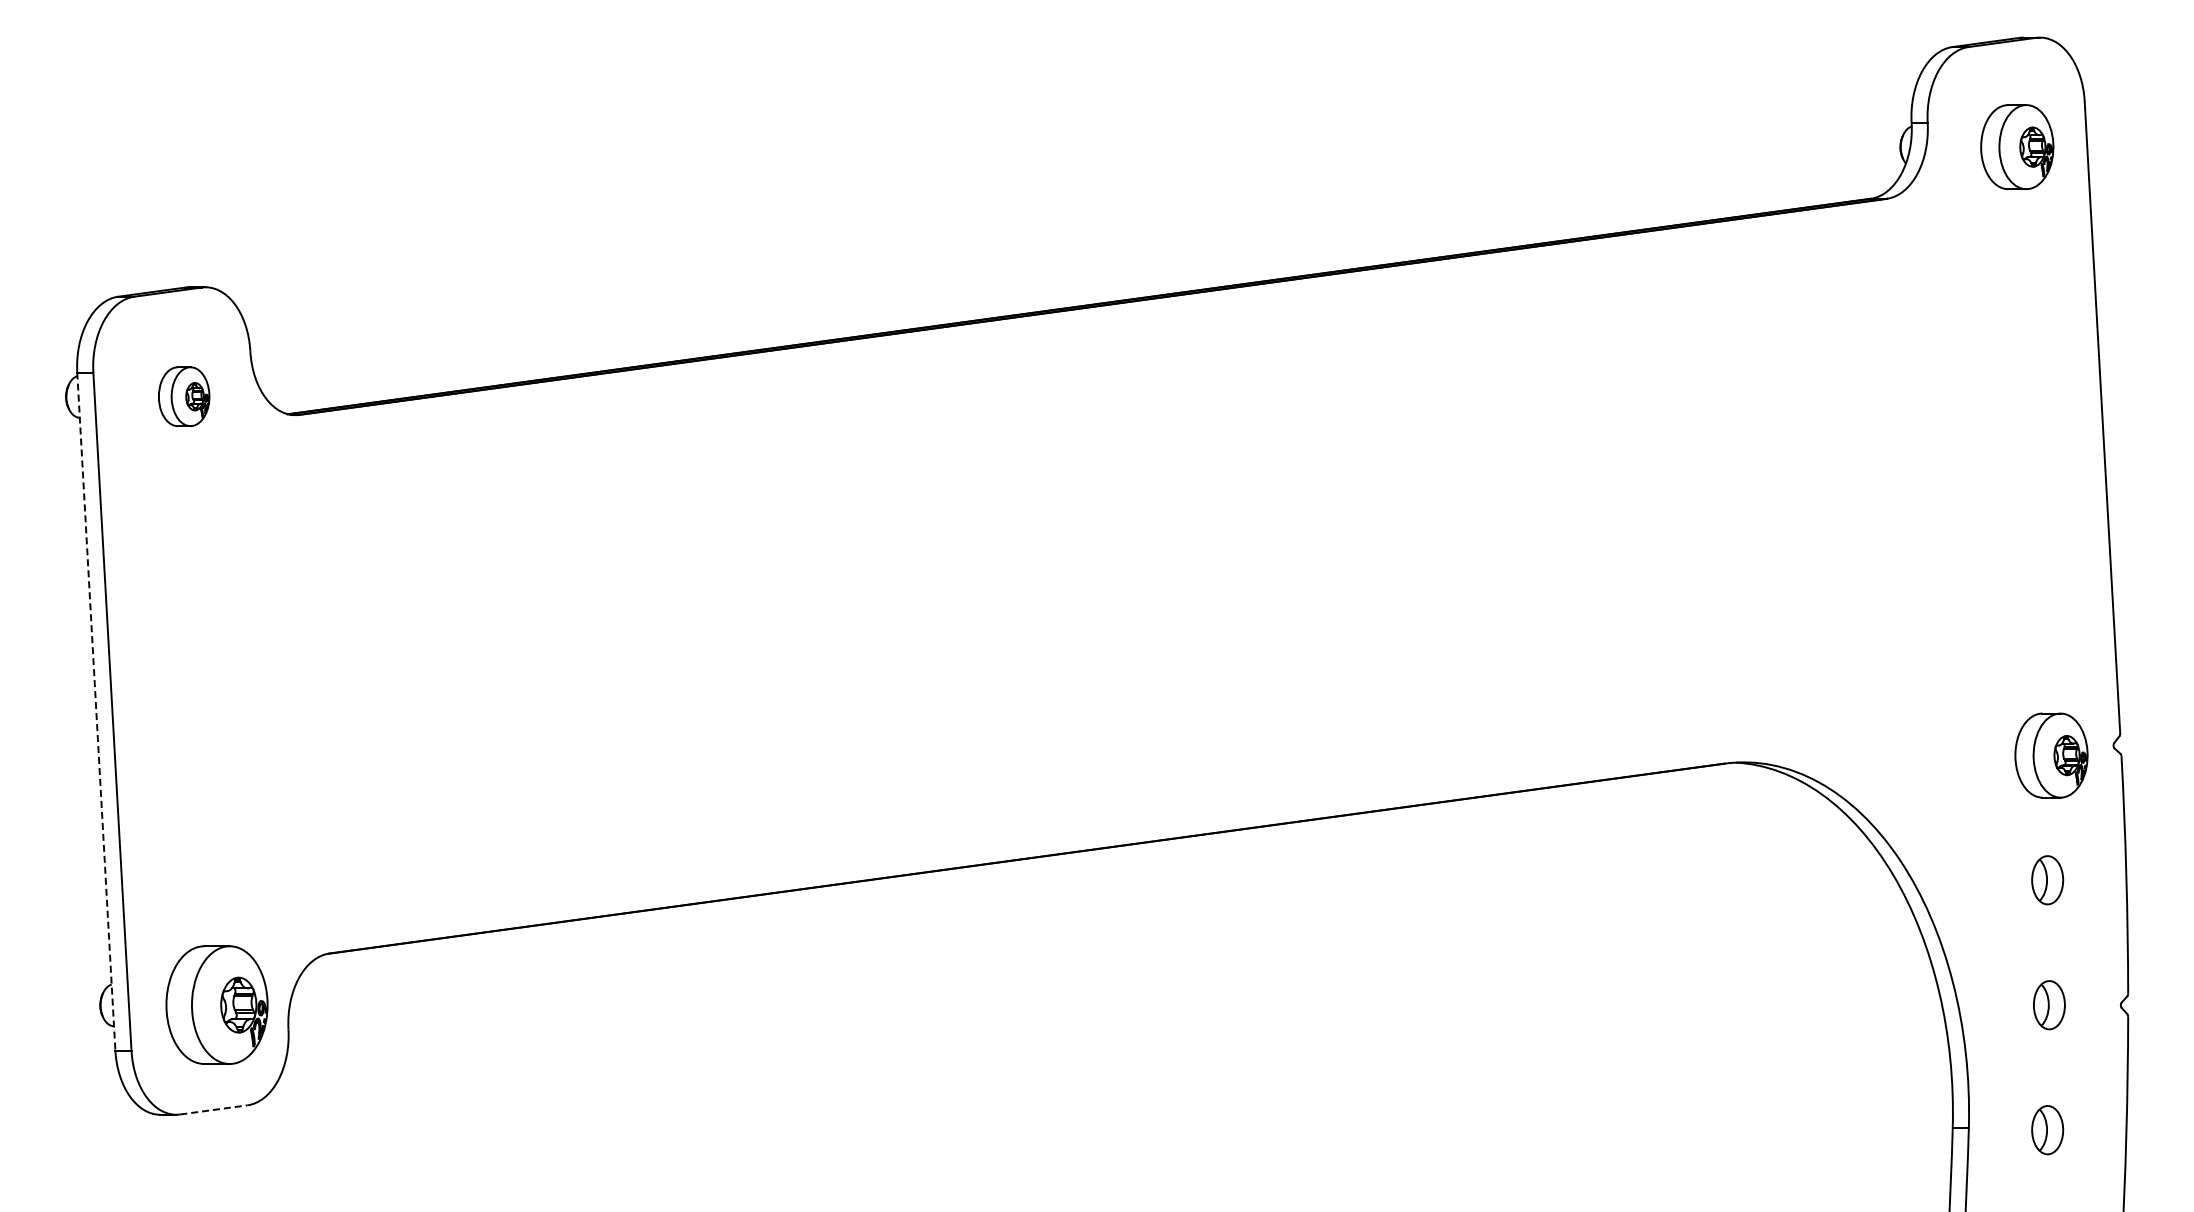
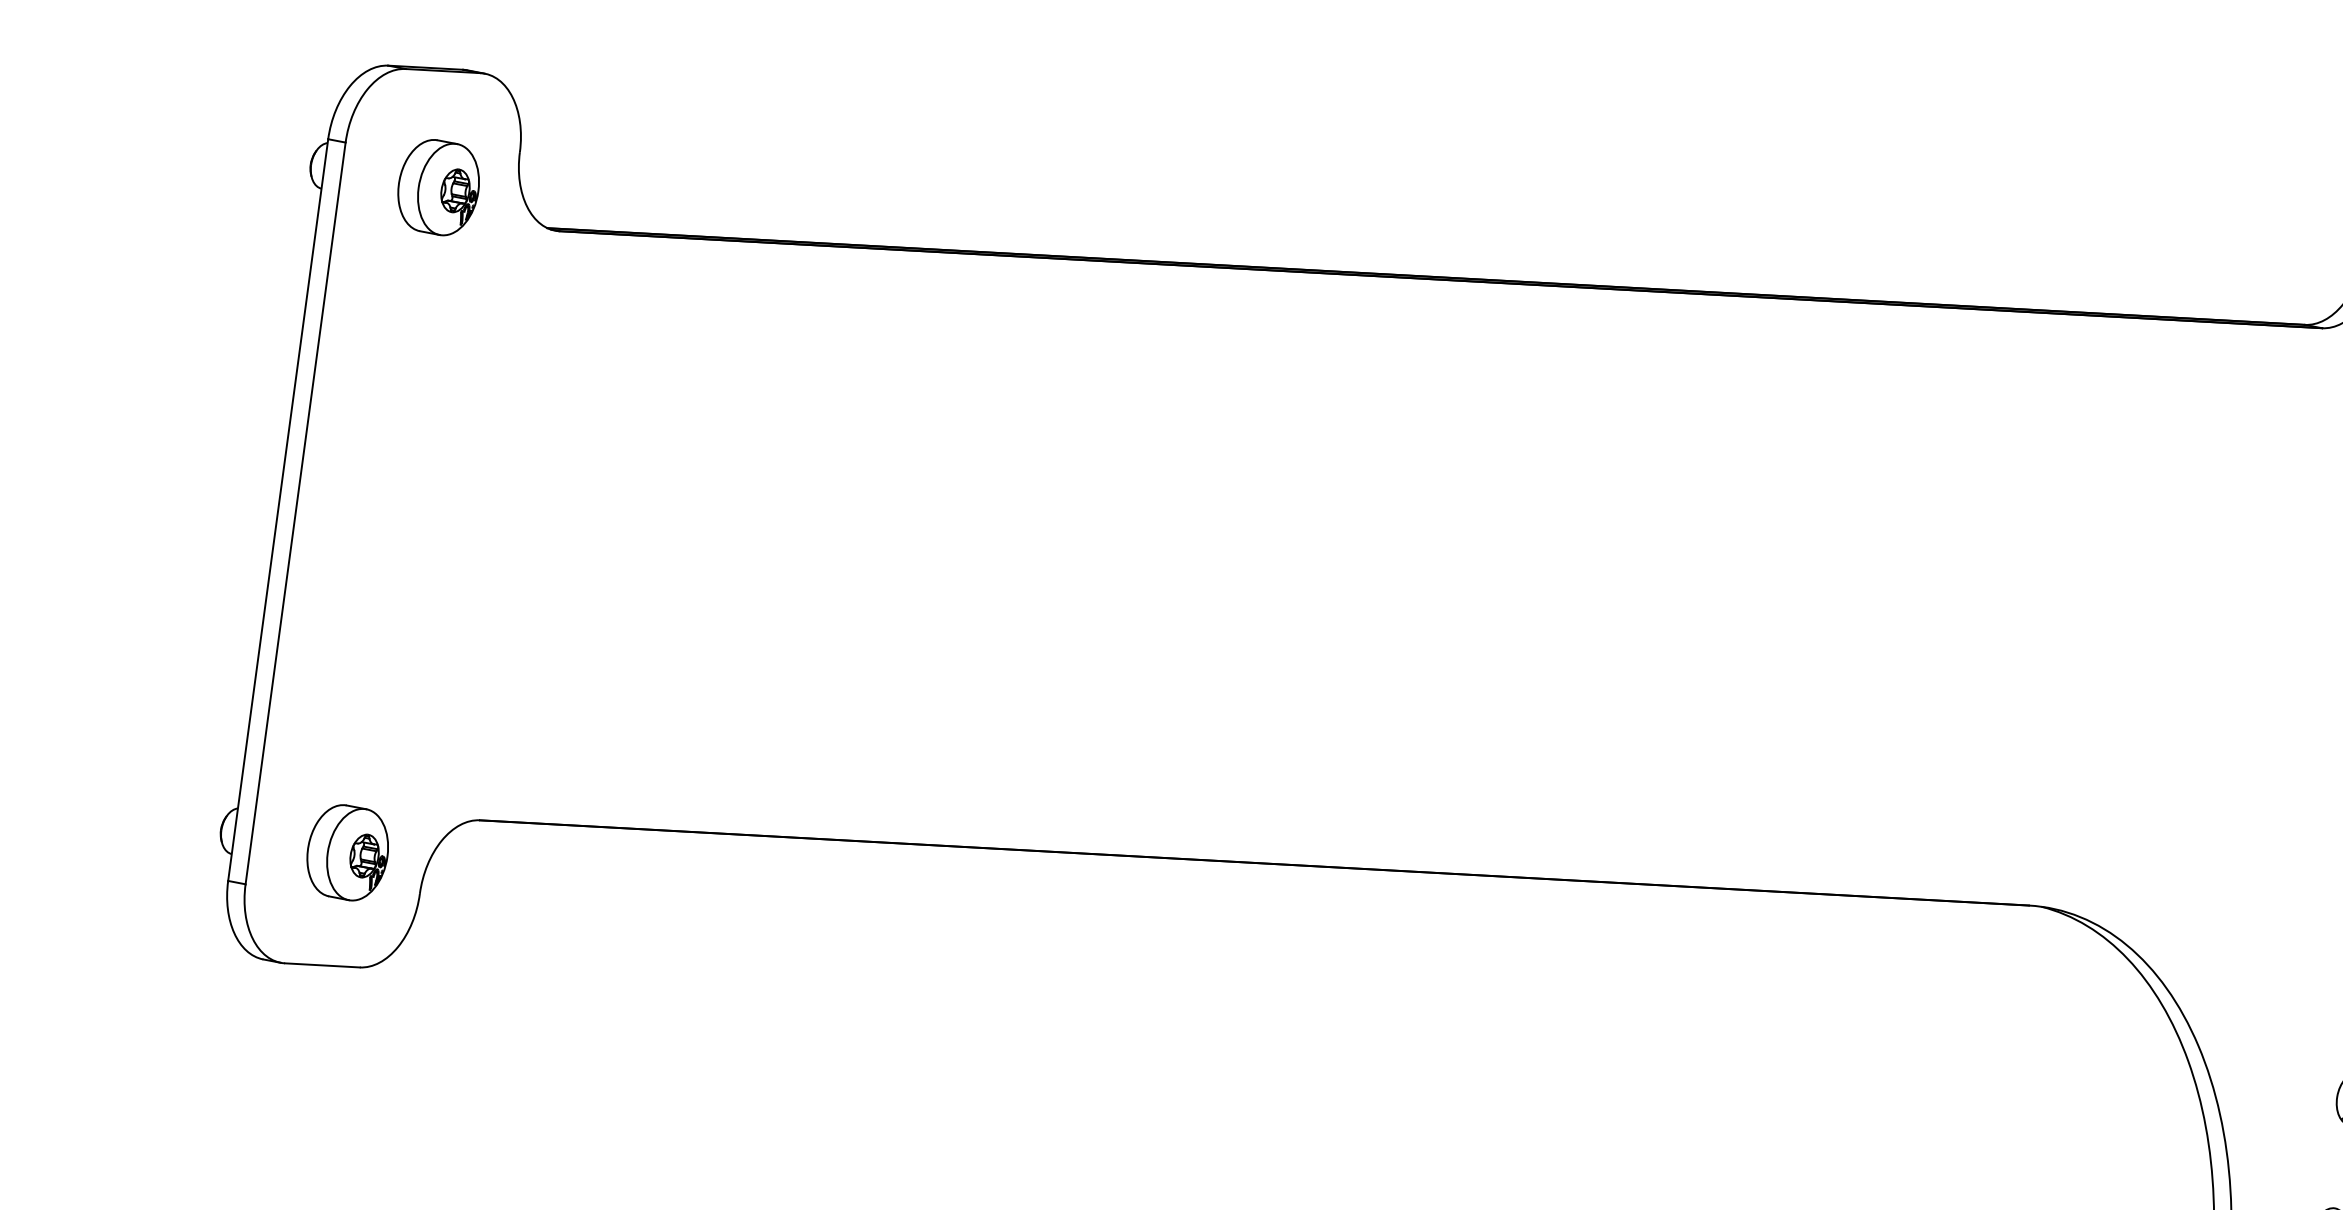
part: (184, 396) -> (439, 187), size x1.43
line: (96, 711) -> (278, 509), dashed -> solid
part: (217, 1005) -> (348, 853), size x0.71
line: (213, 1109) -> (322, 964), dashed -> solid

